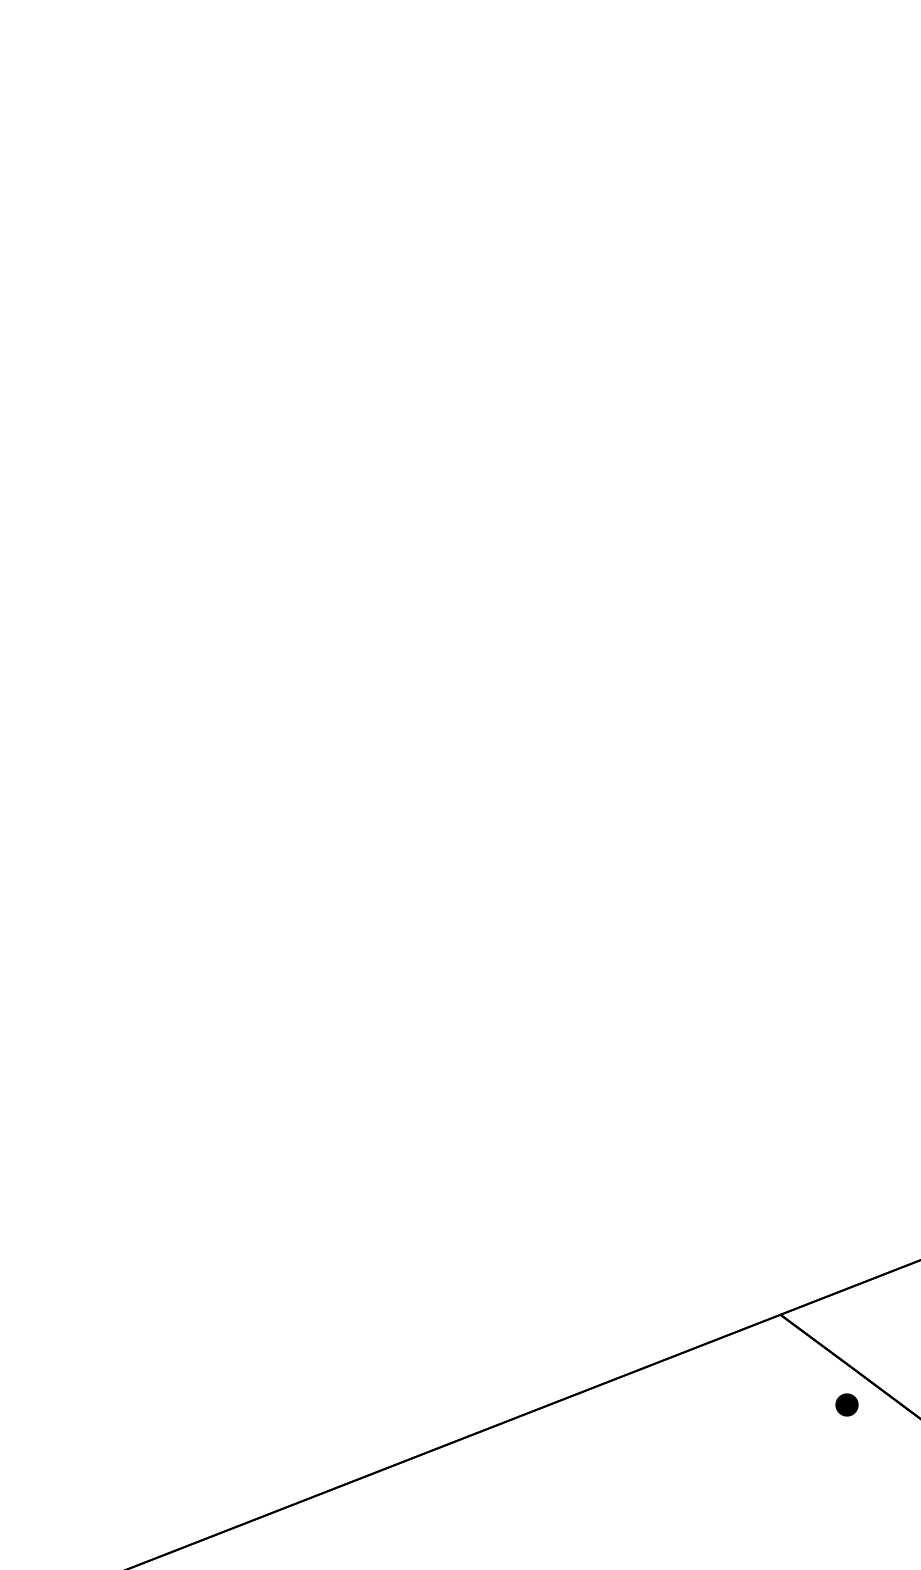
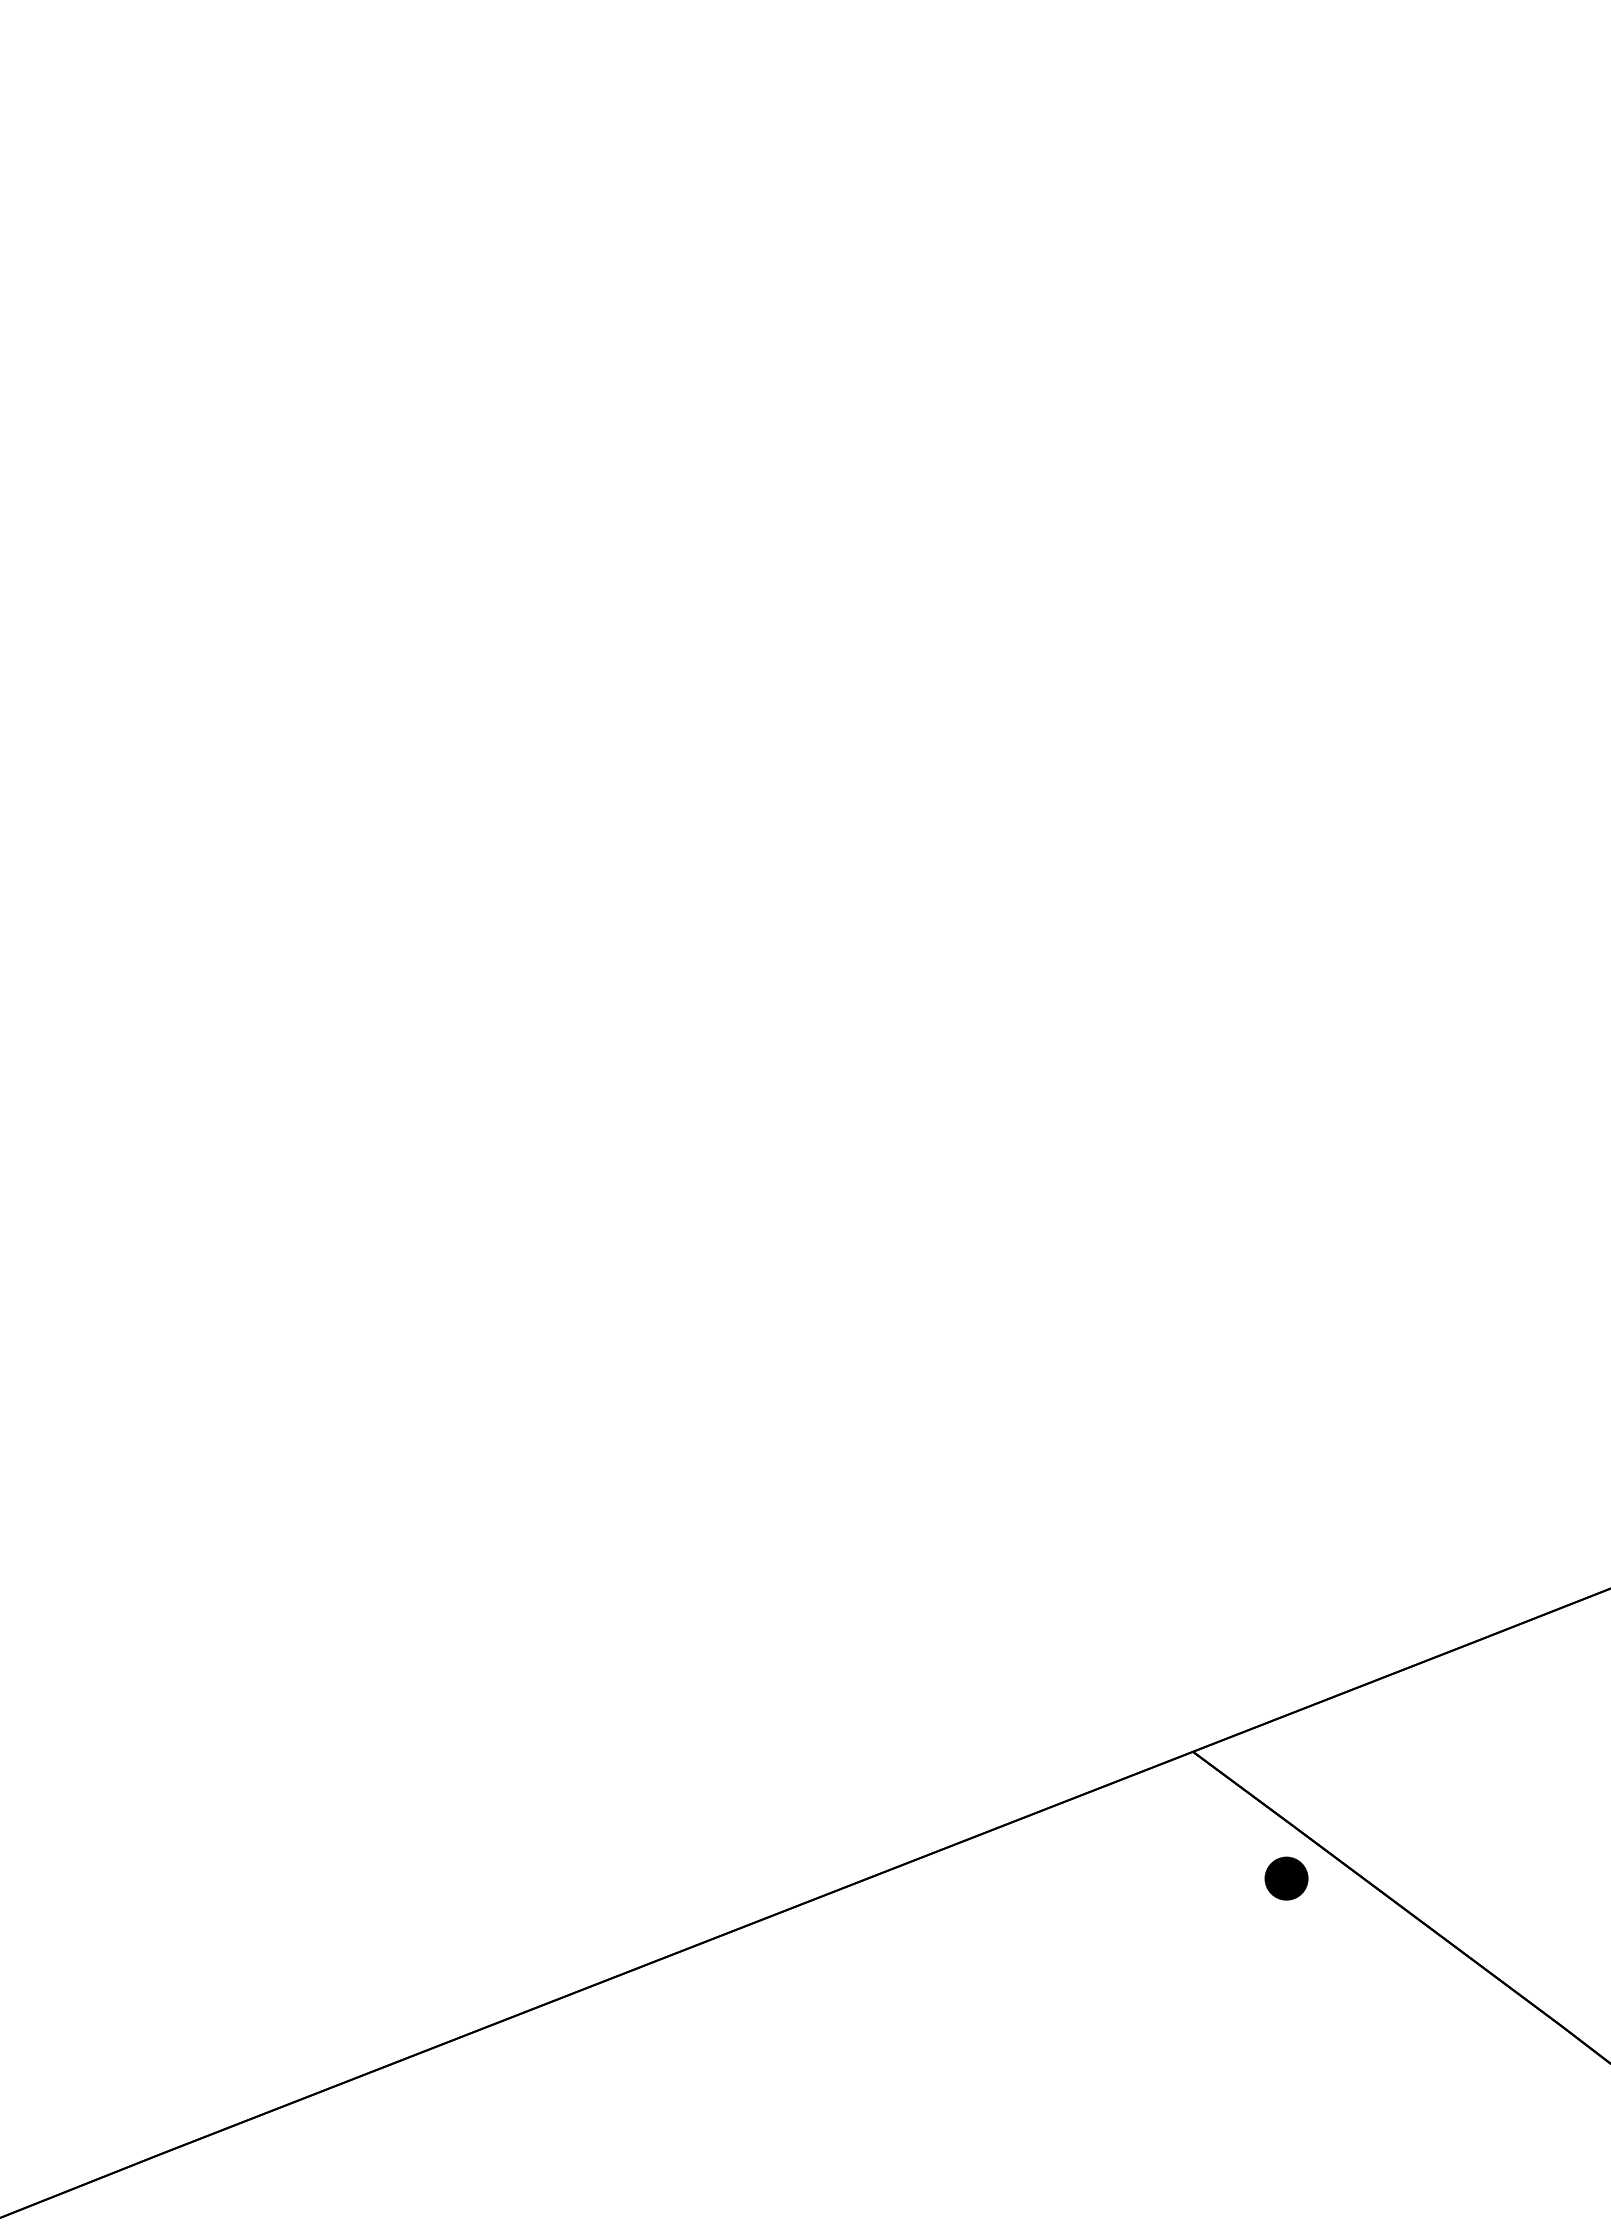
part: (846, 1404) -> (1286, 1878), size x1.4

